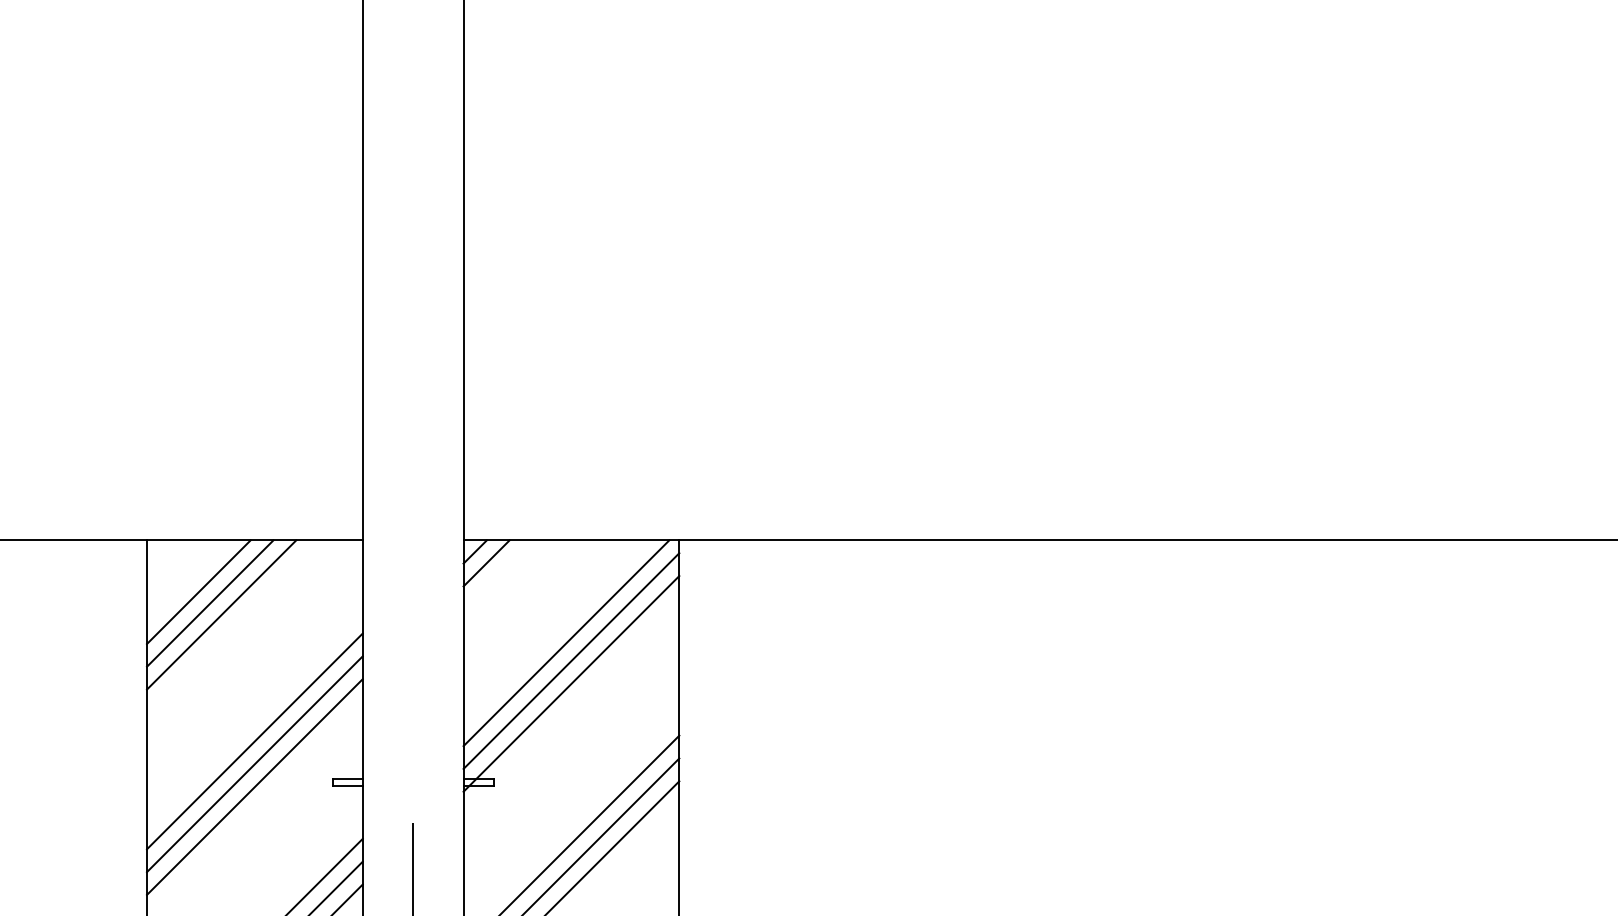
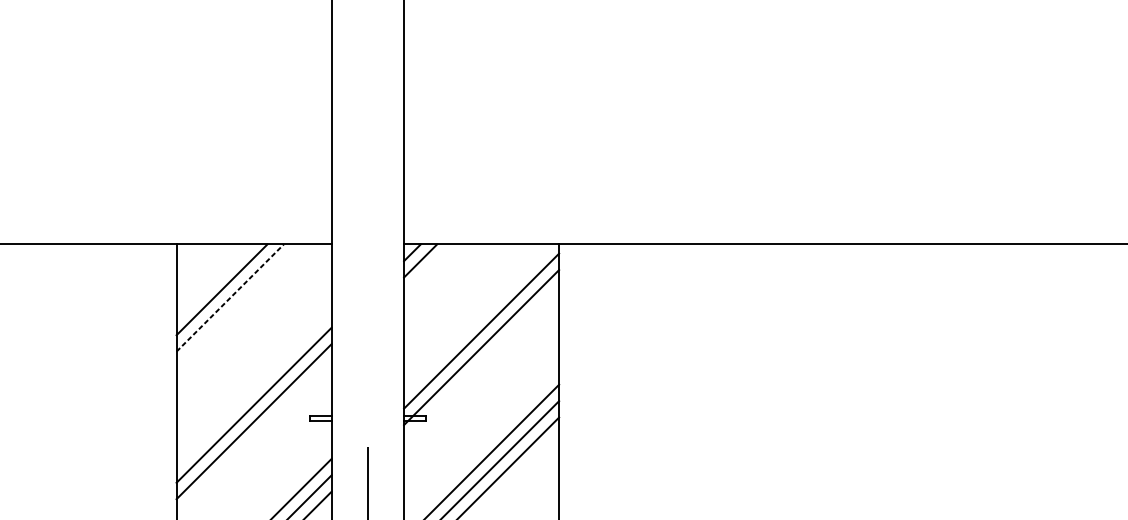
line: (198, 592) -> (213, 281), removed
line: (221, 614) -> (230, 297), solid -> dashed
line: (566, 643) -> (478, 318), removed
line: (254, 741) -> (253, 388), removed

